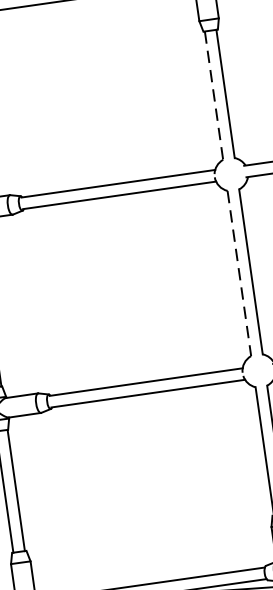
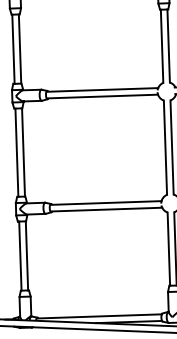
line: (214, 95) -> (162, 46), dashed -> solid
line: (239, 274) -> (165, 148), dashed -> solid

